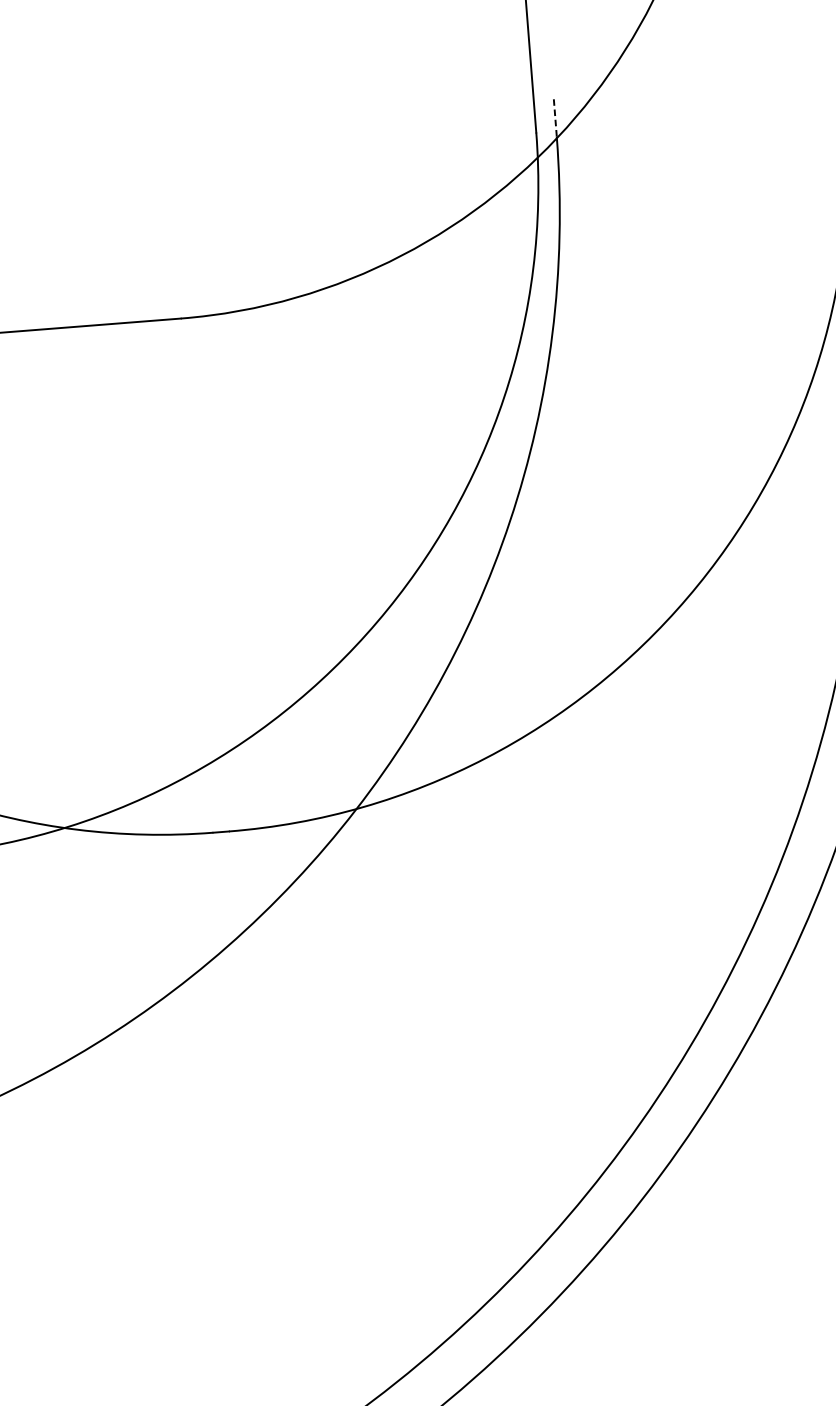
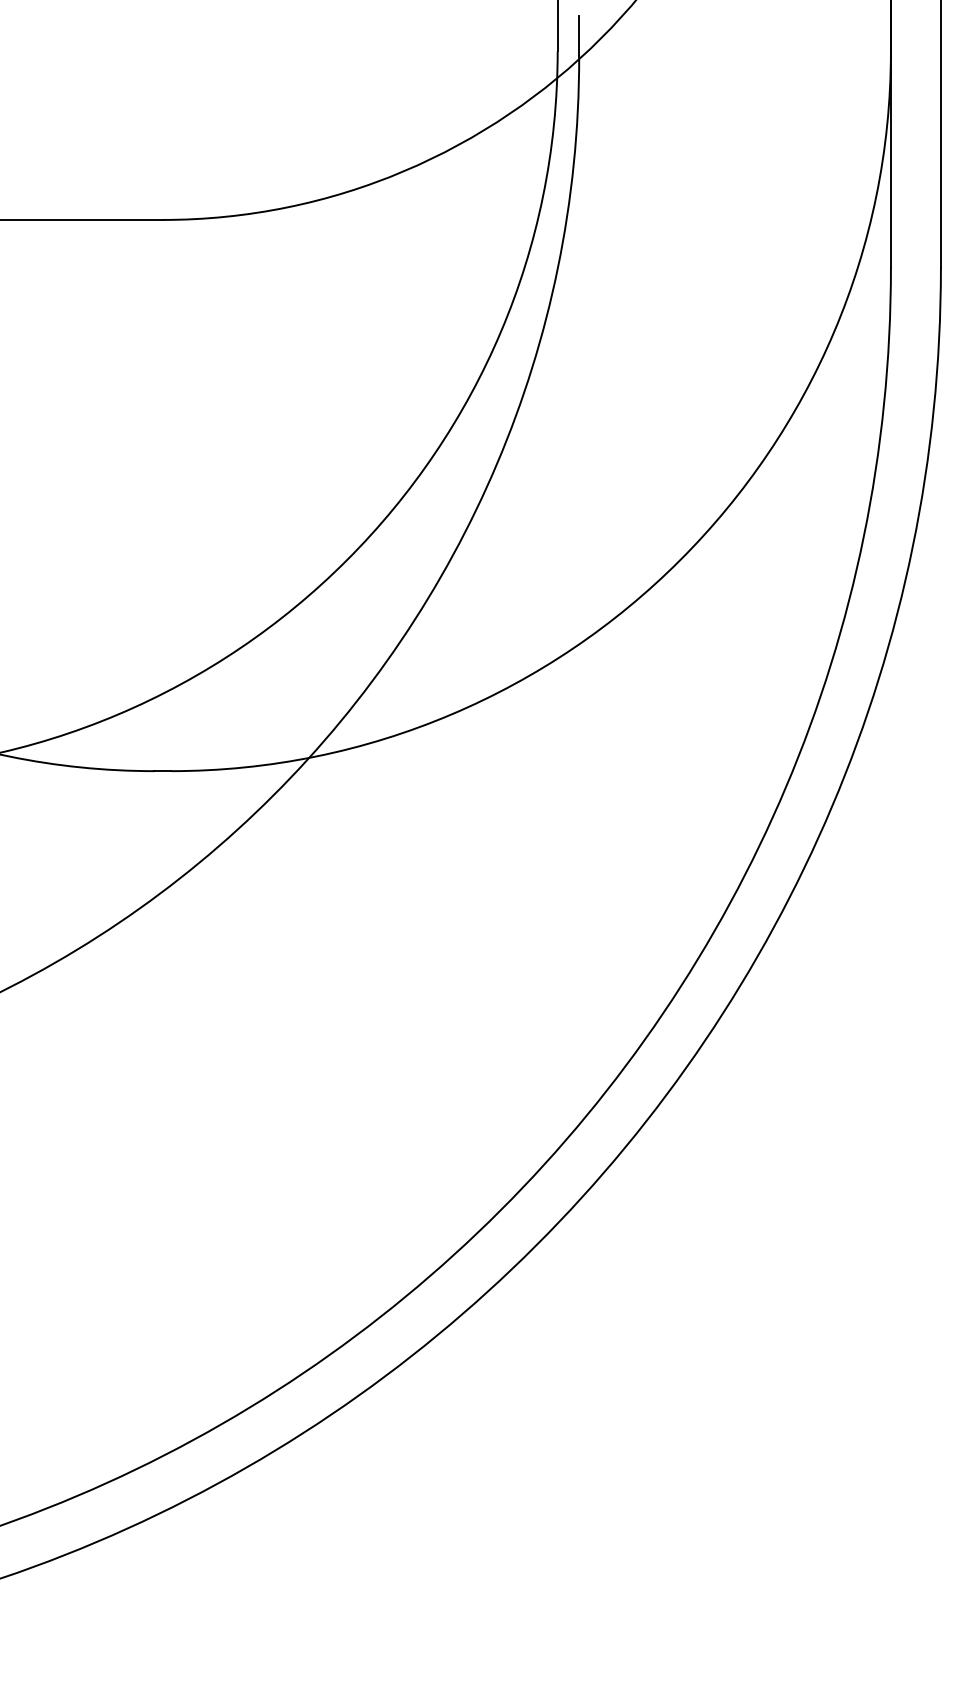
line: (555, 117) -> (579, 36), dashed -> solid

